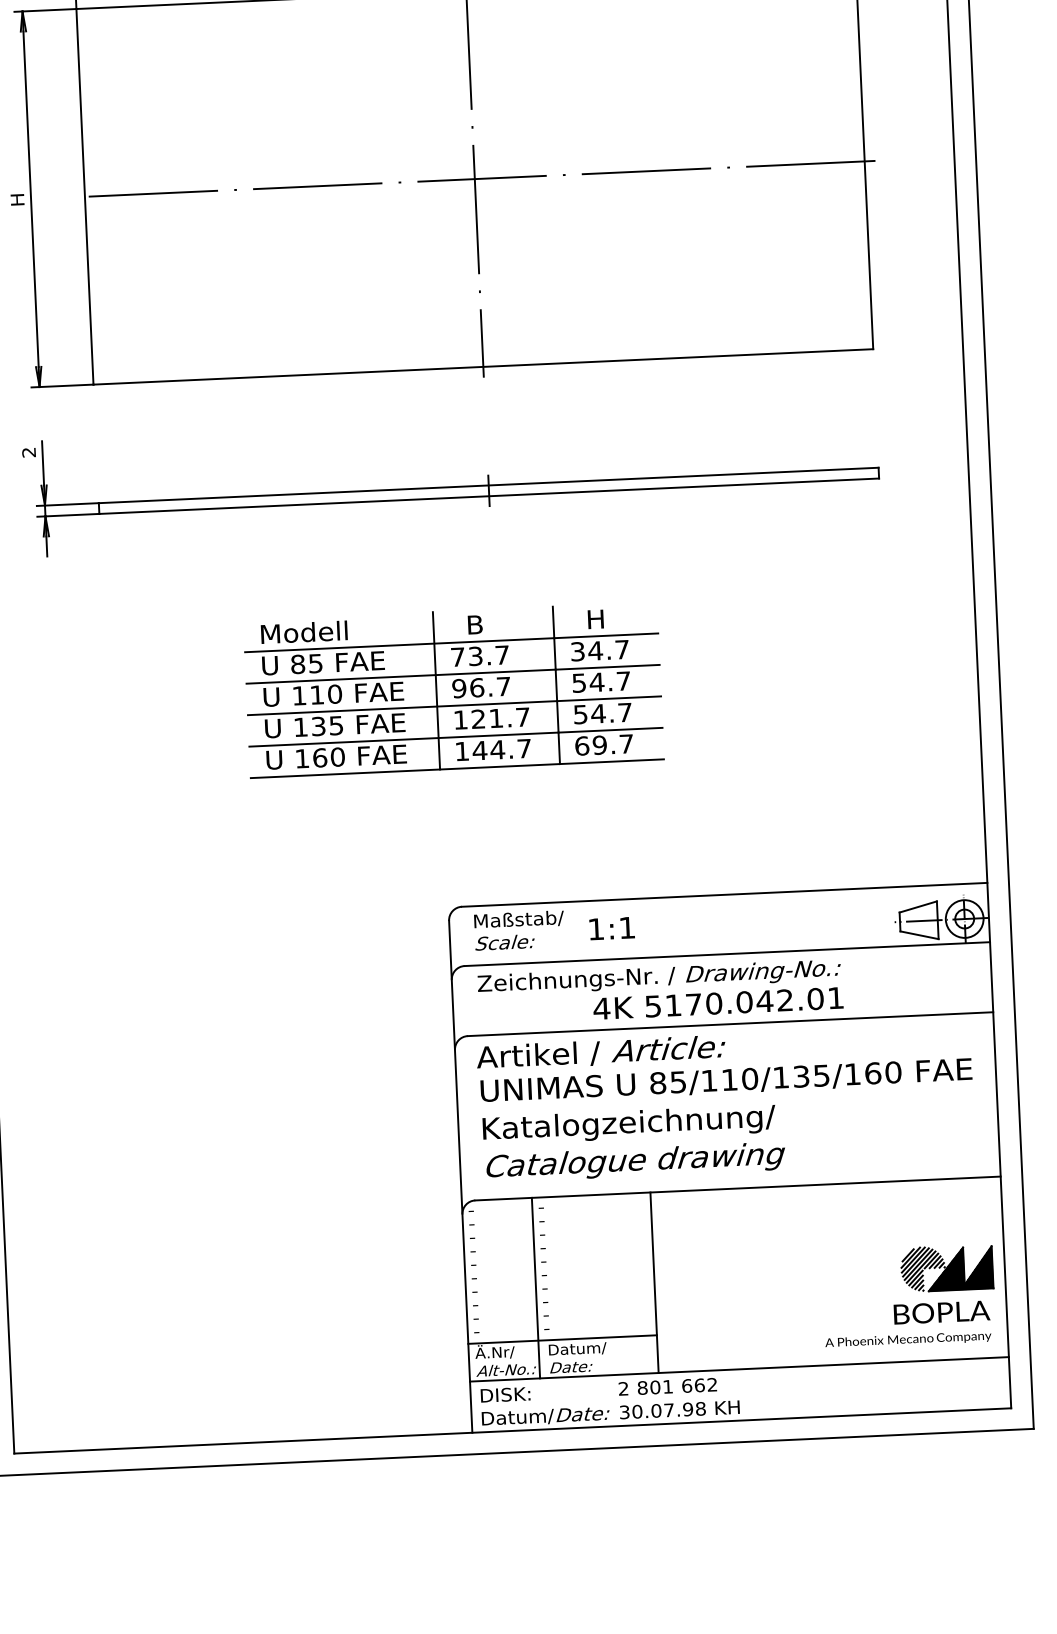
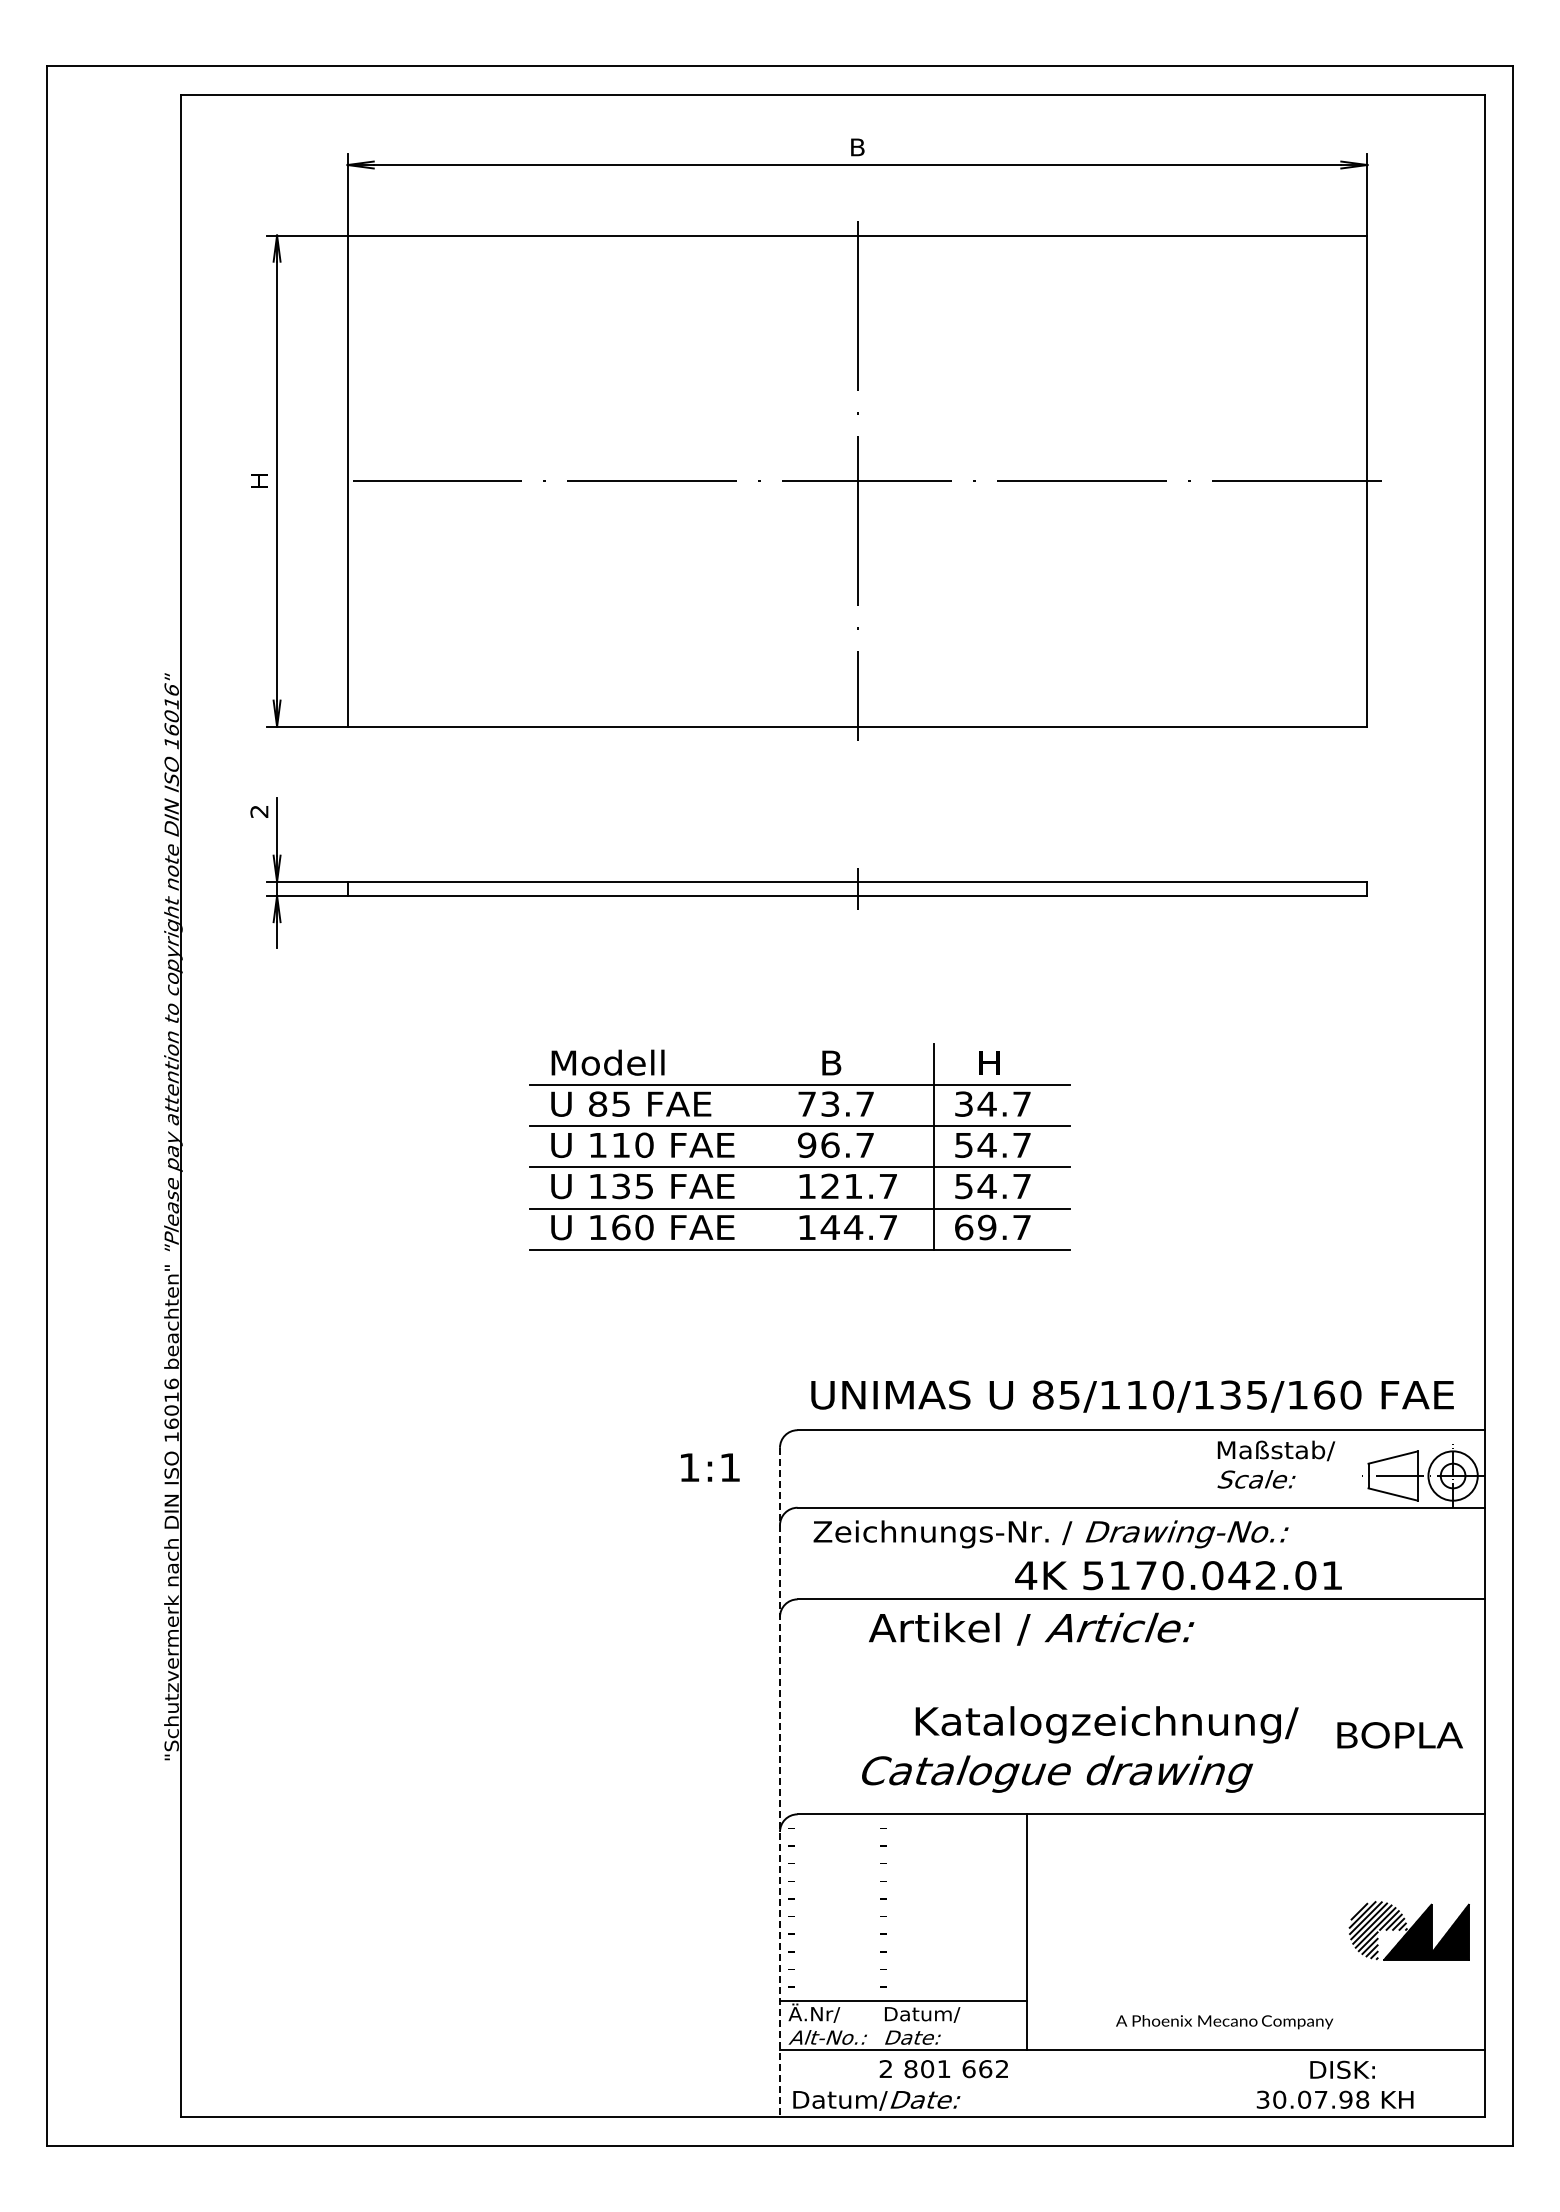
line: (436, 690) -> (777, 1146), removed
text: (612, 928) -> (710, 1467), moved
text: (519, 930) -> (1276, 1464), moved
text: (718, 1003) -> (1178, 1575), moved
text: (601, 1052) -> (1031, 1628), moved
text: (726, 1081) -> (1132, 1396), moved
text: (628, 1124) -> (1106, 1724), moved
text: (635, 1161) -> (1057, 1773), moved
line: (461, 1176) -> (780, 1782), solid -> dashed
line: (535, 1288) -> (871, 1932), removed
text: (941, 1312) -> (1399, 1735), moved
text: (908, 1340) -> (1224, 2022), moved
text: (667, 1387) -> (943, 2069), moved
text: (505, 1394) -> (1342, 2069), moved
text: (679, 1409) -> (1334, 2099), moved

